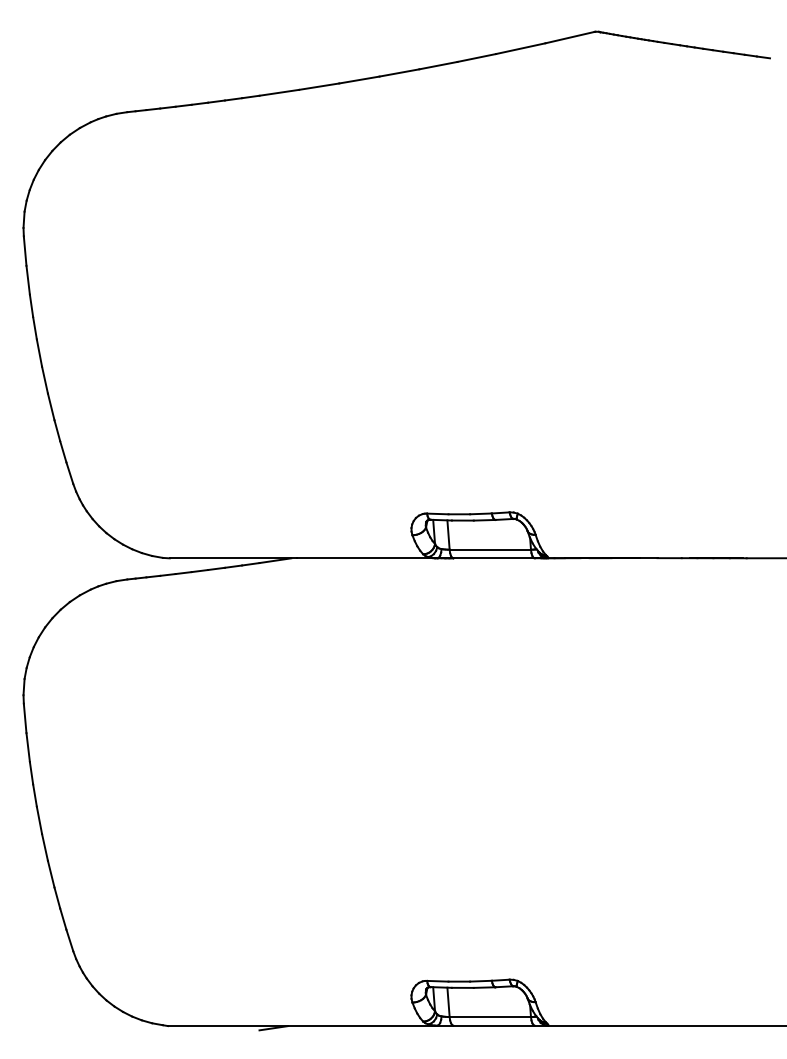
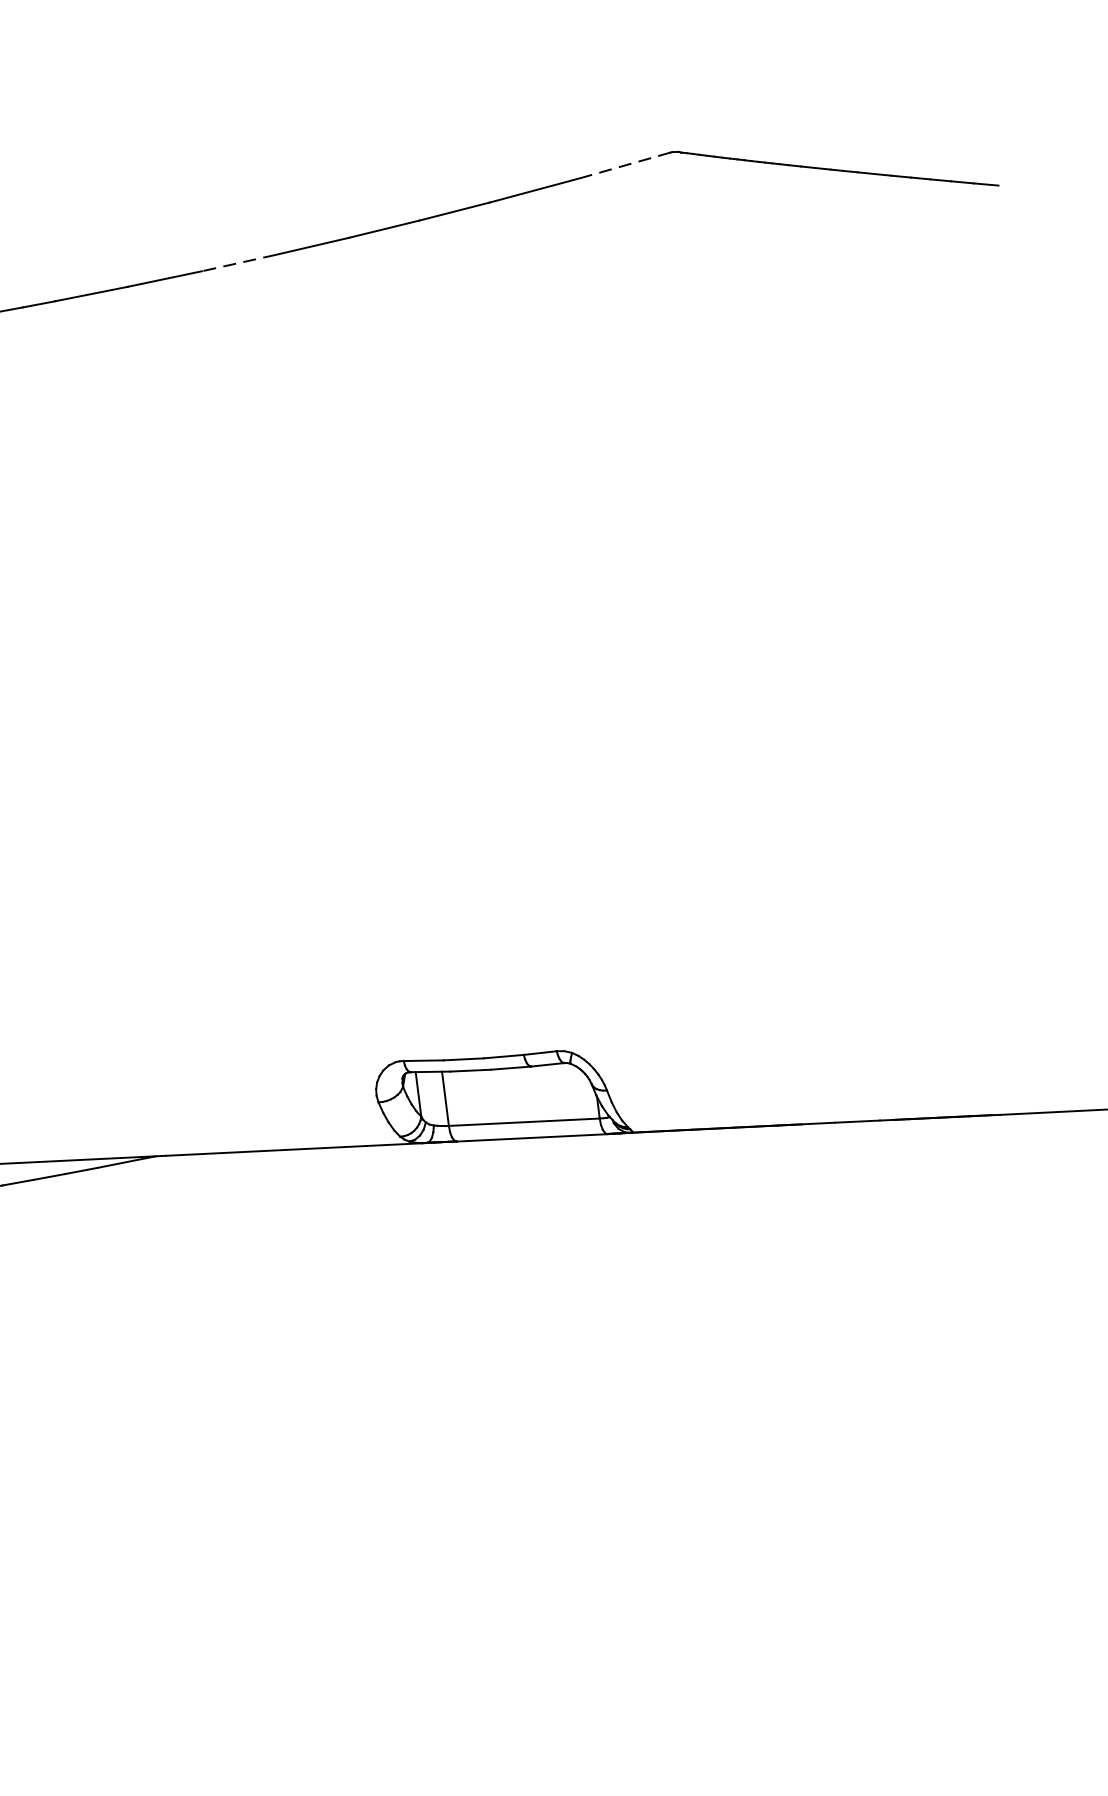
line: (569, 37) -> (624, 165), solid -> dashed
line: (358, 80) -> (237, 264), solid -> dashed

